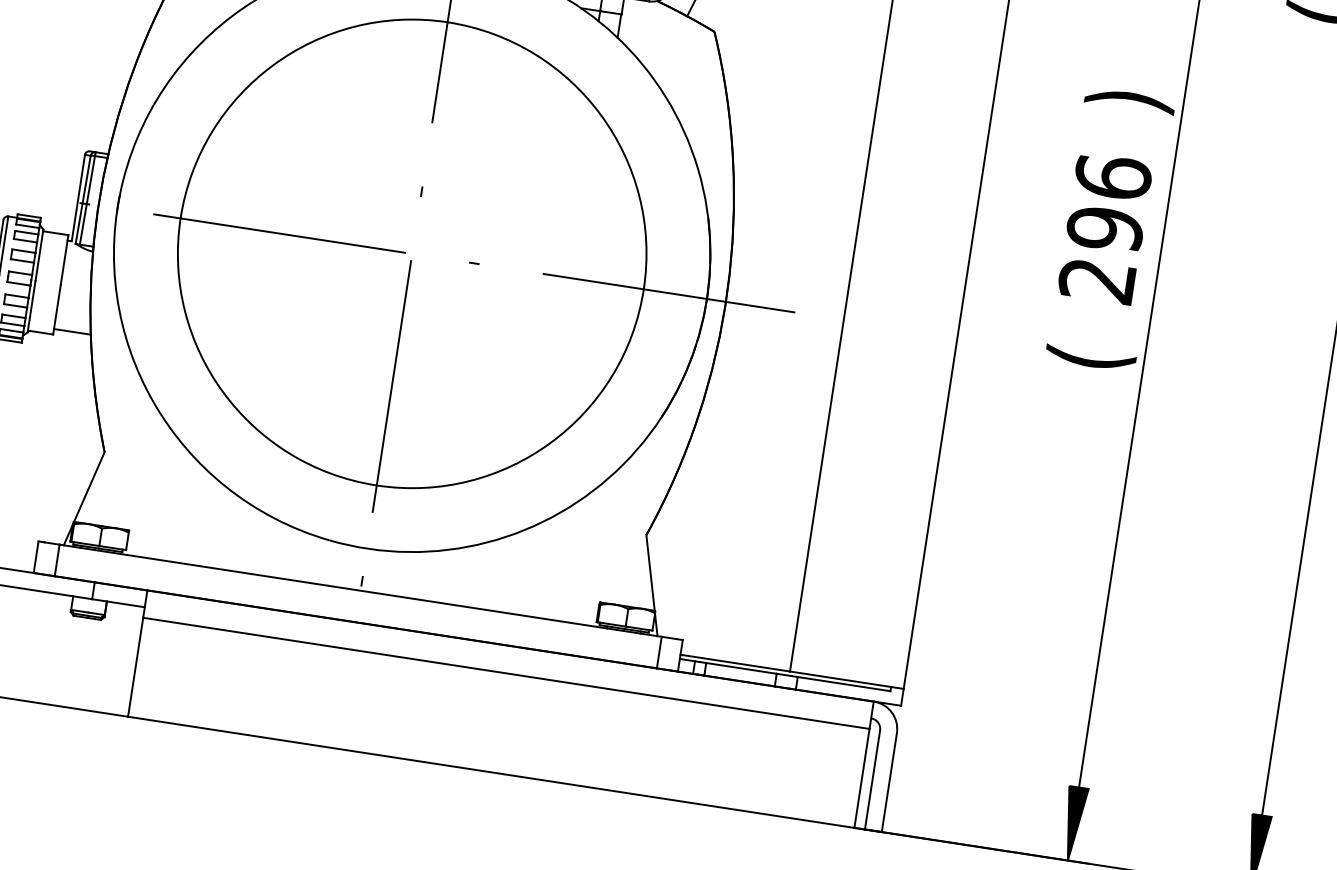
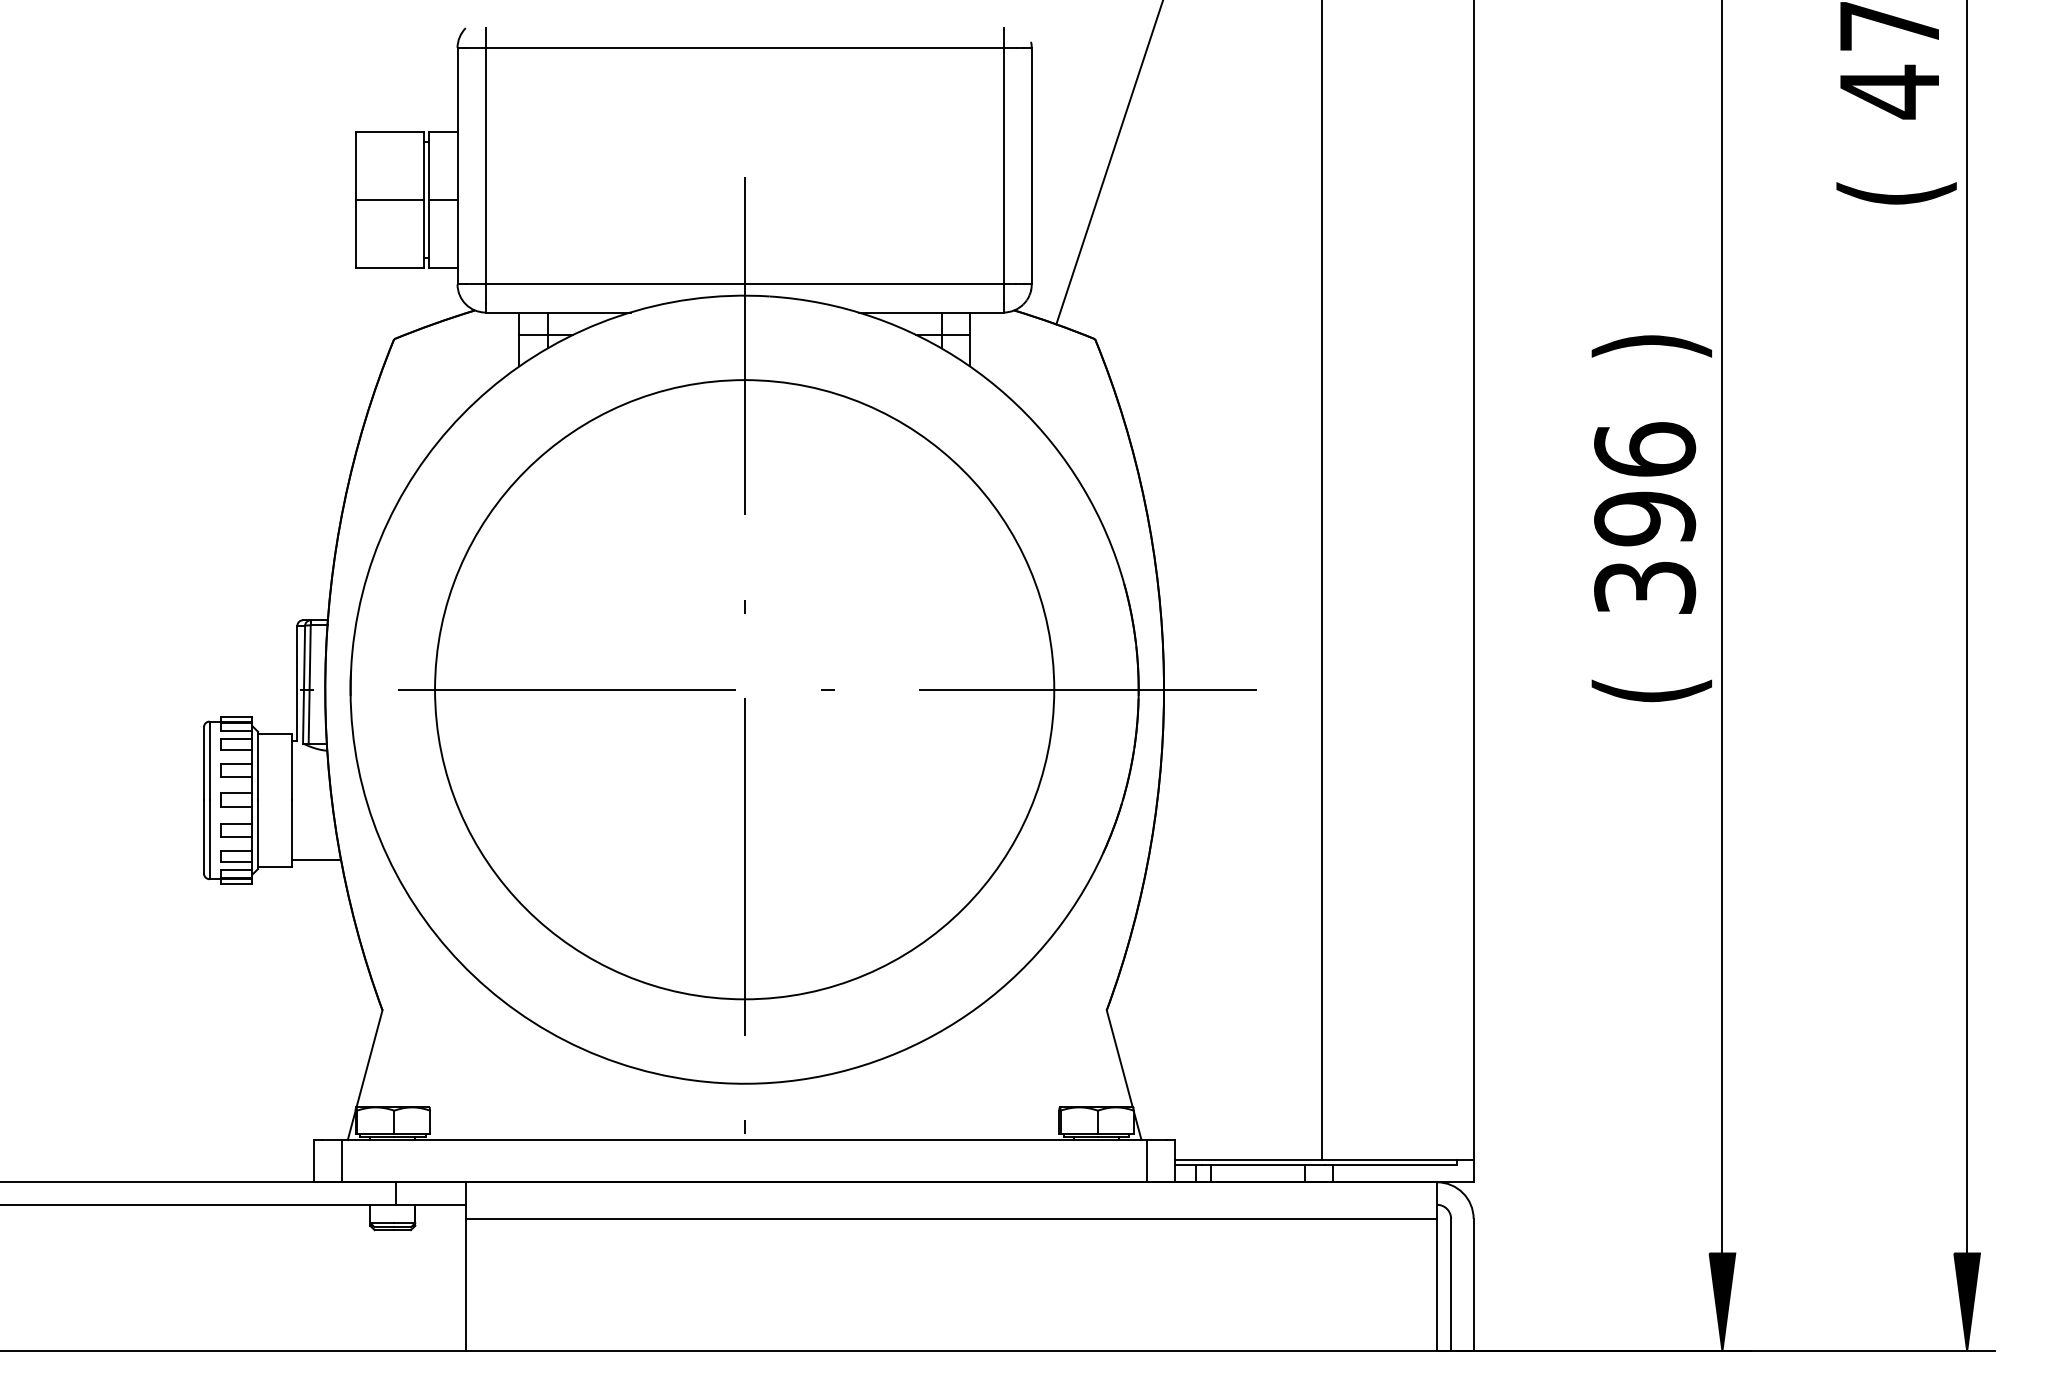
text: (1097, 280) -> (1645, 587), 296 -> 396

